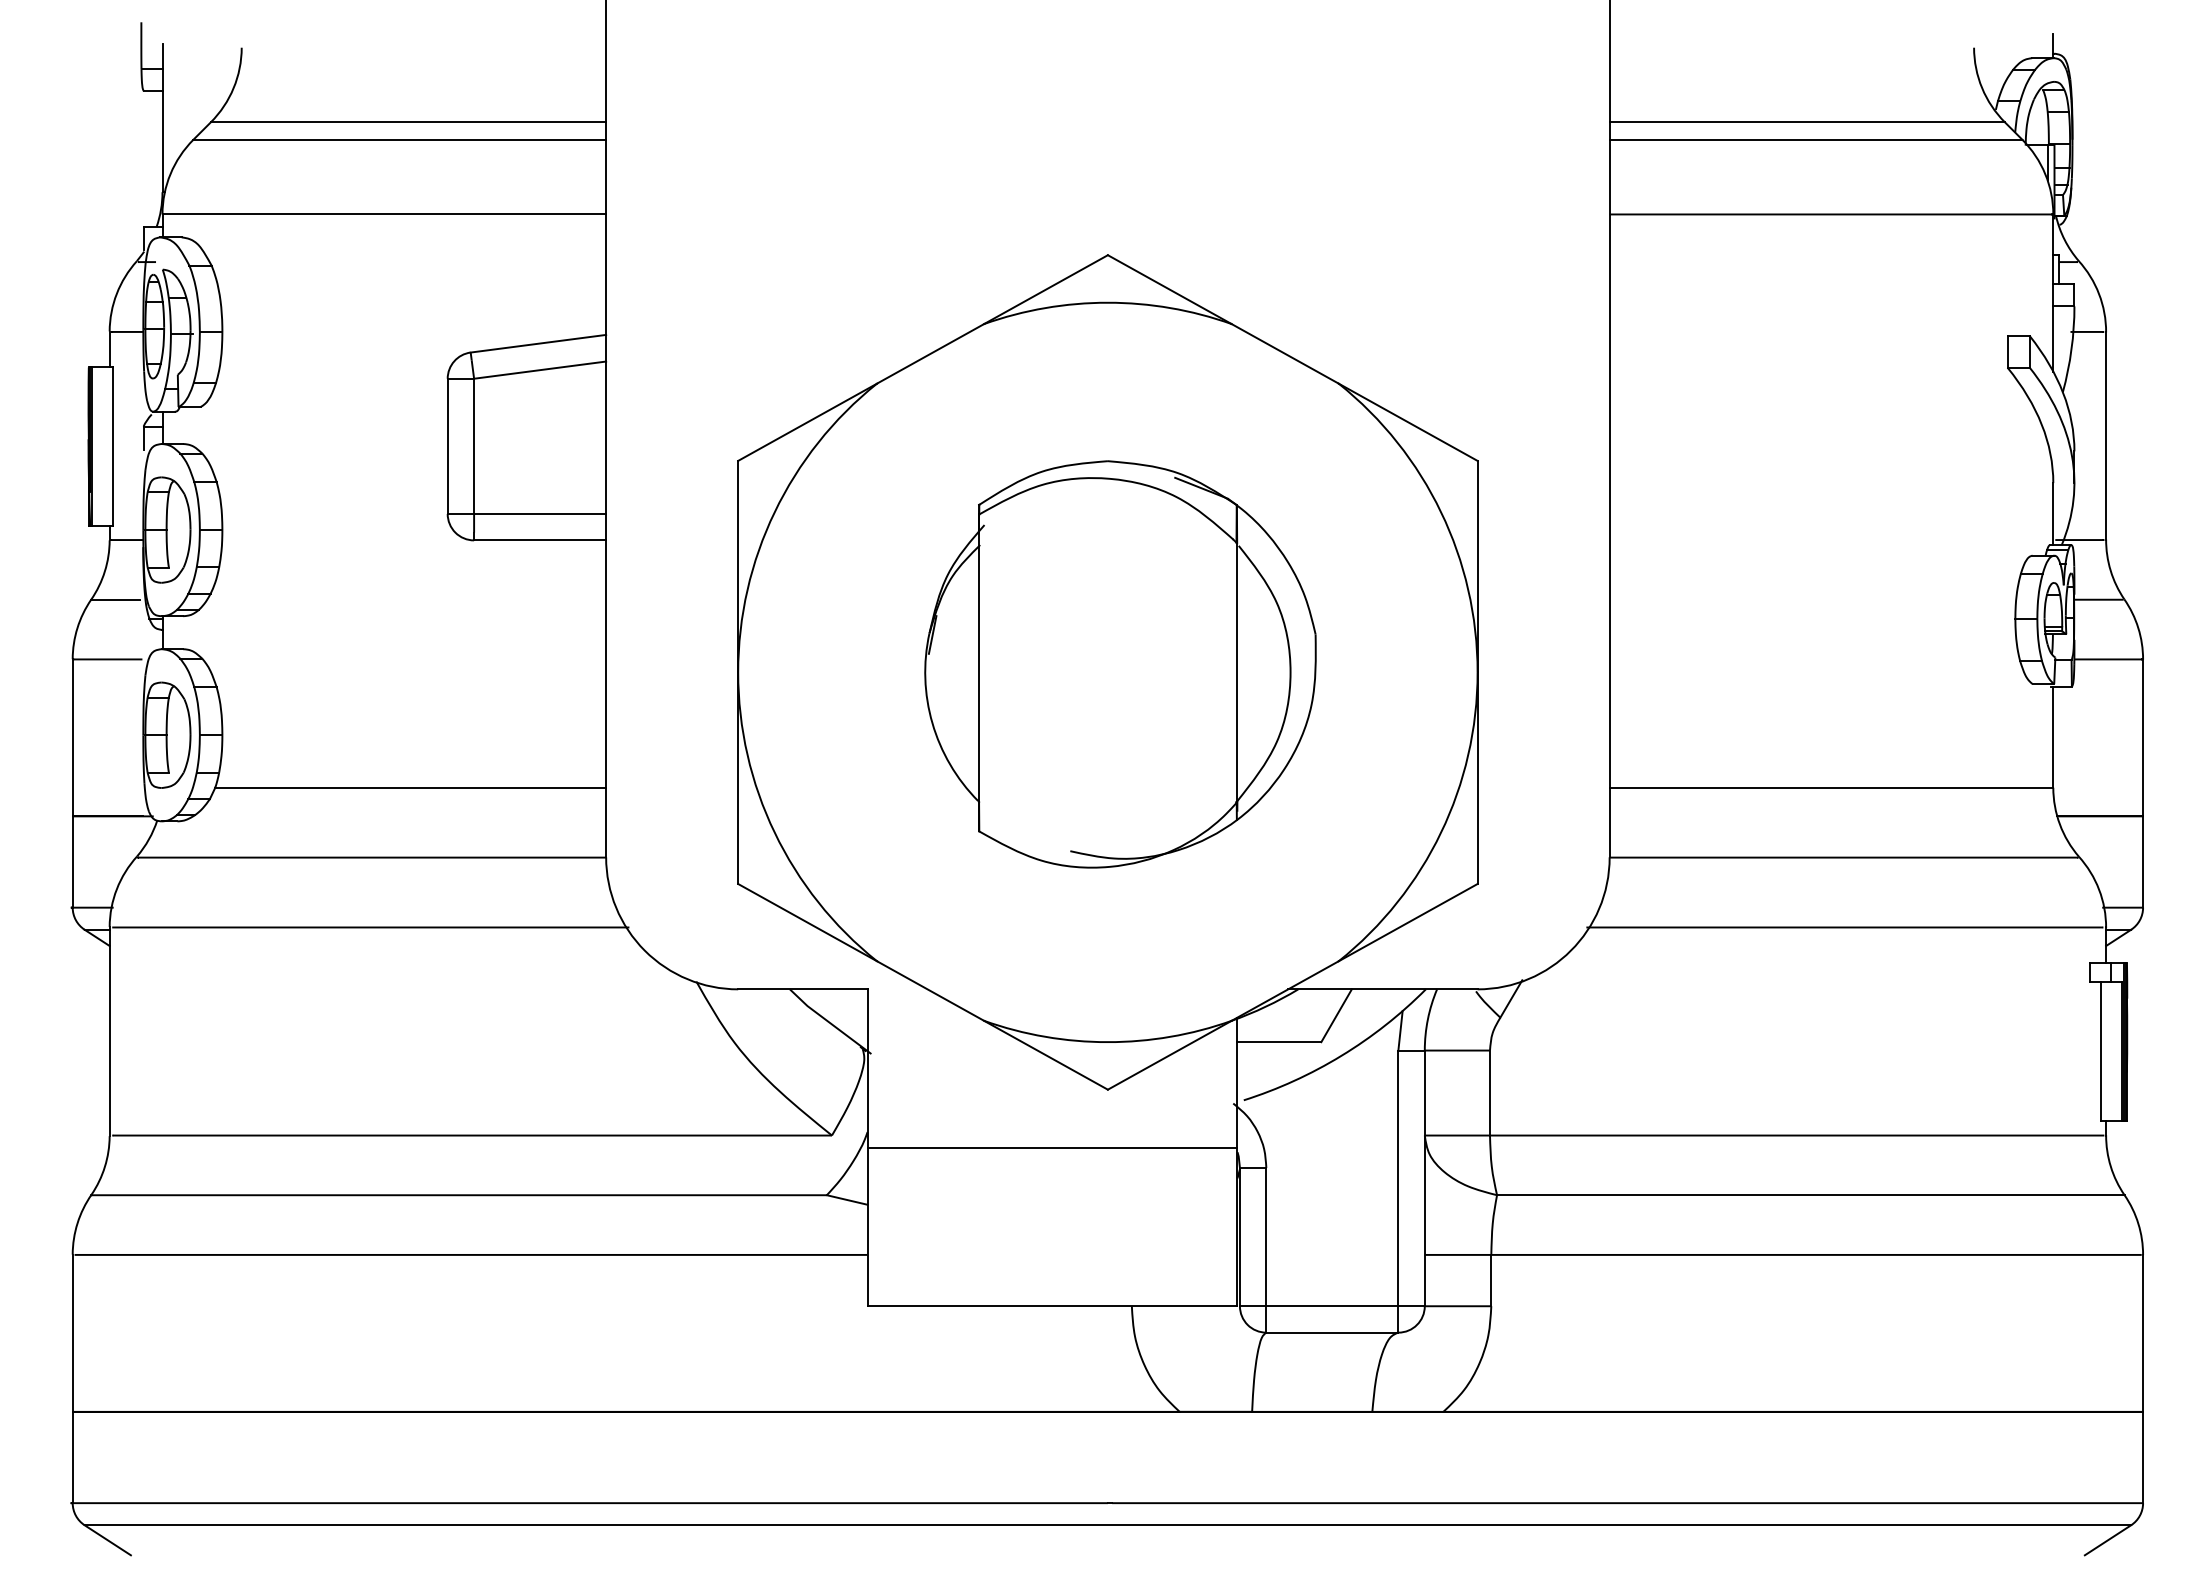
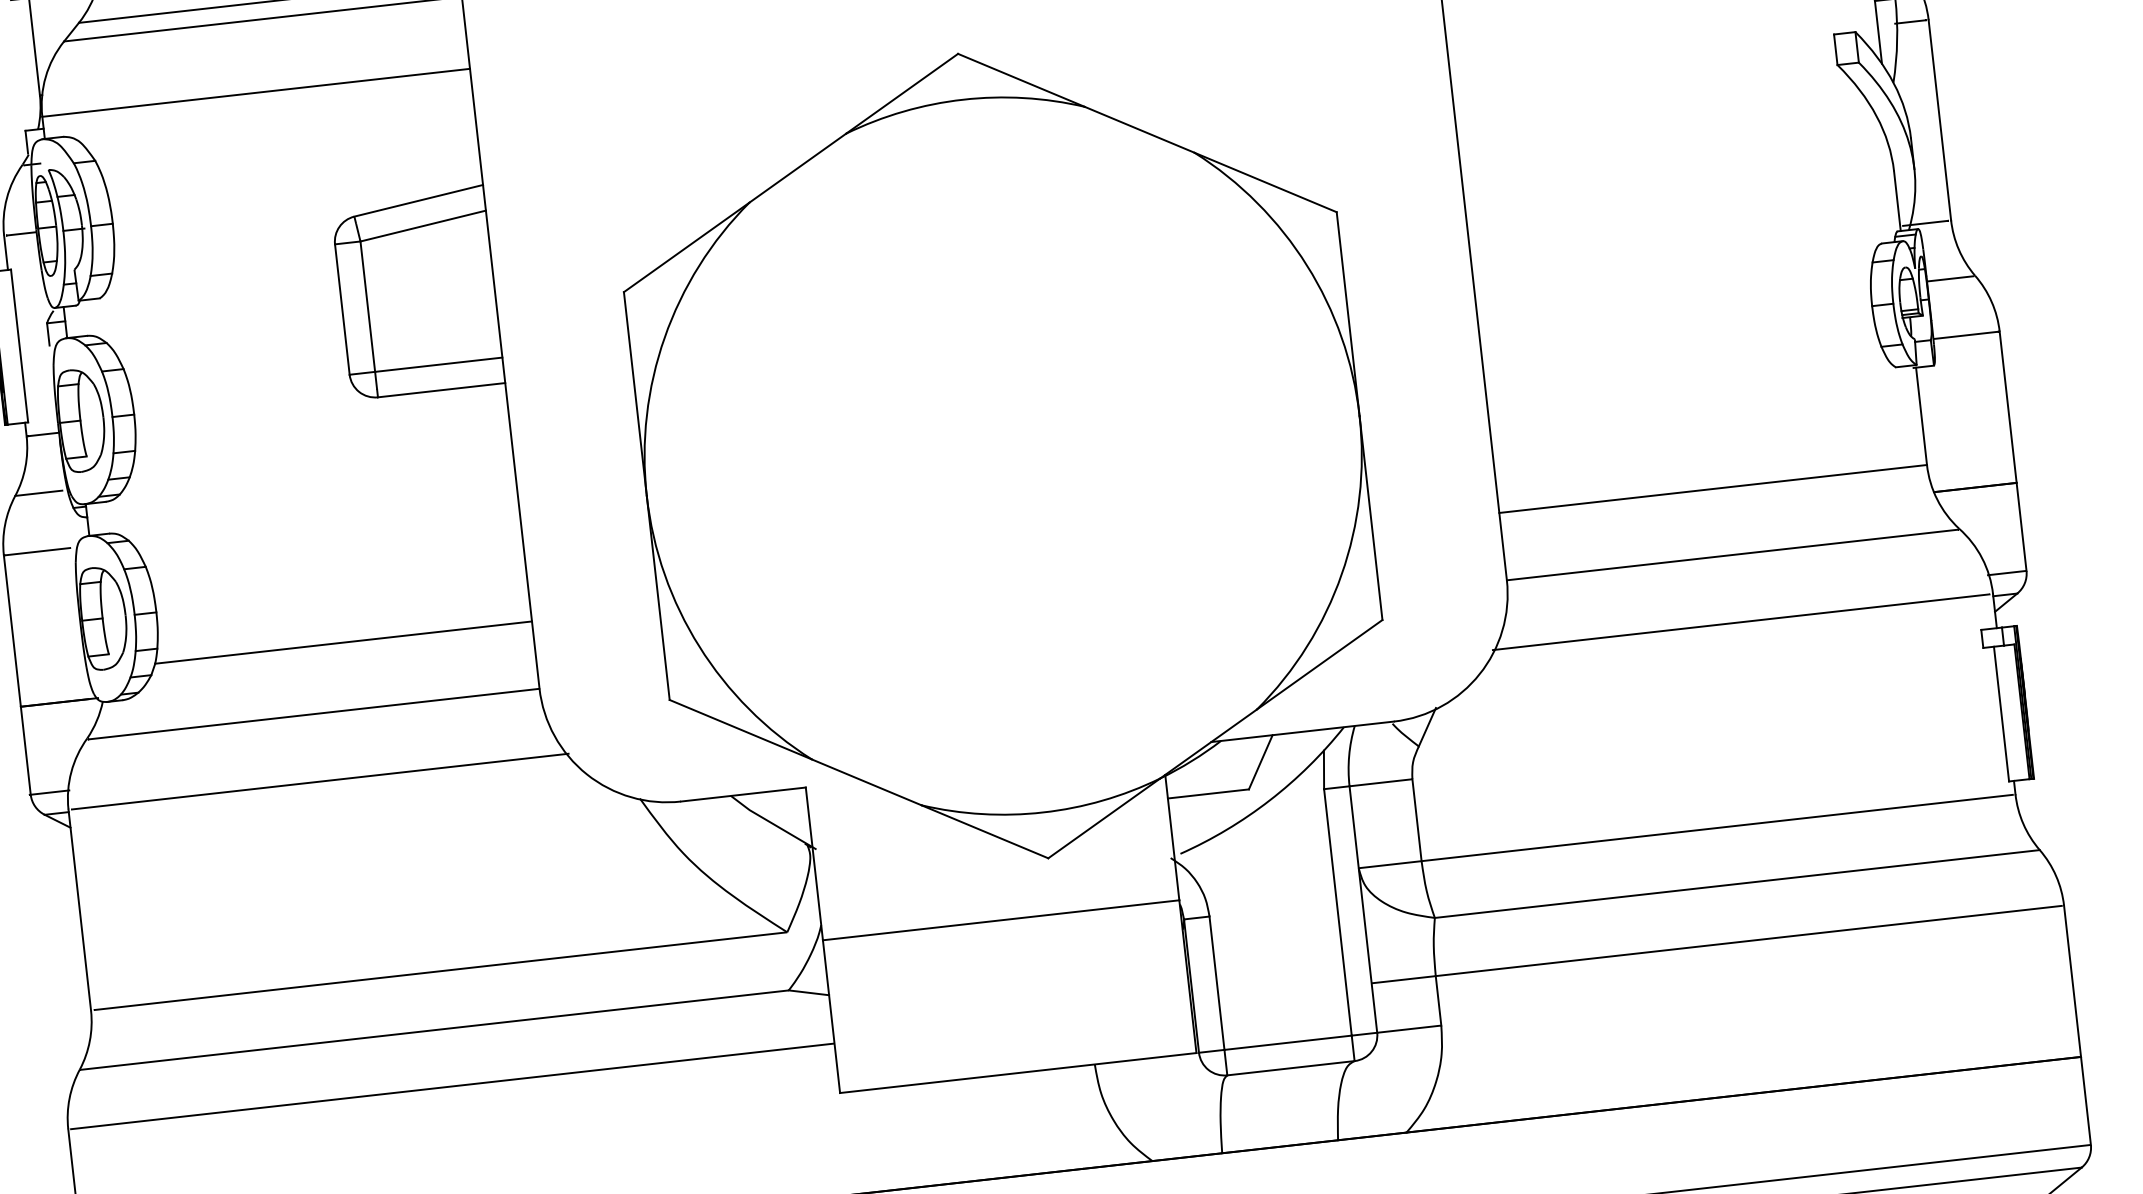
part: (1120, 664) -> (1014, 447), removed

